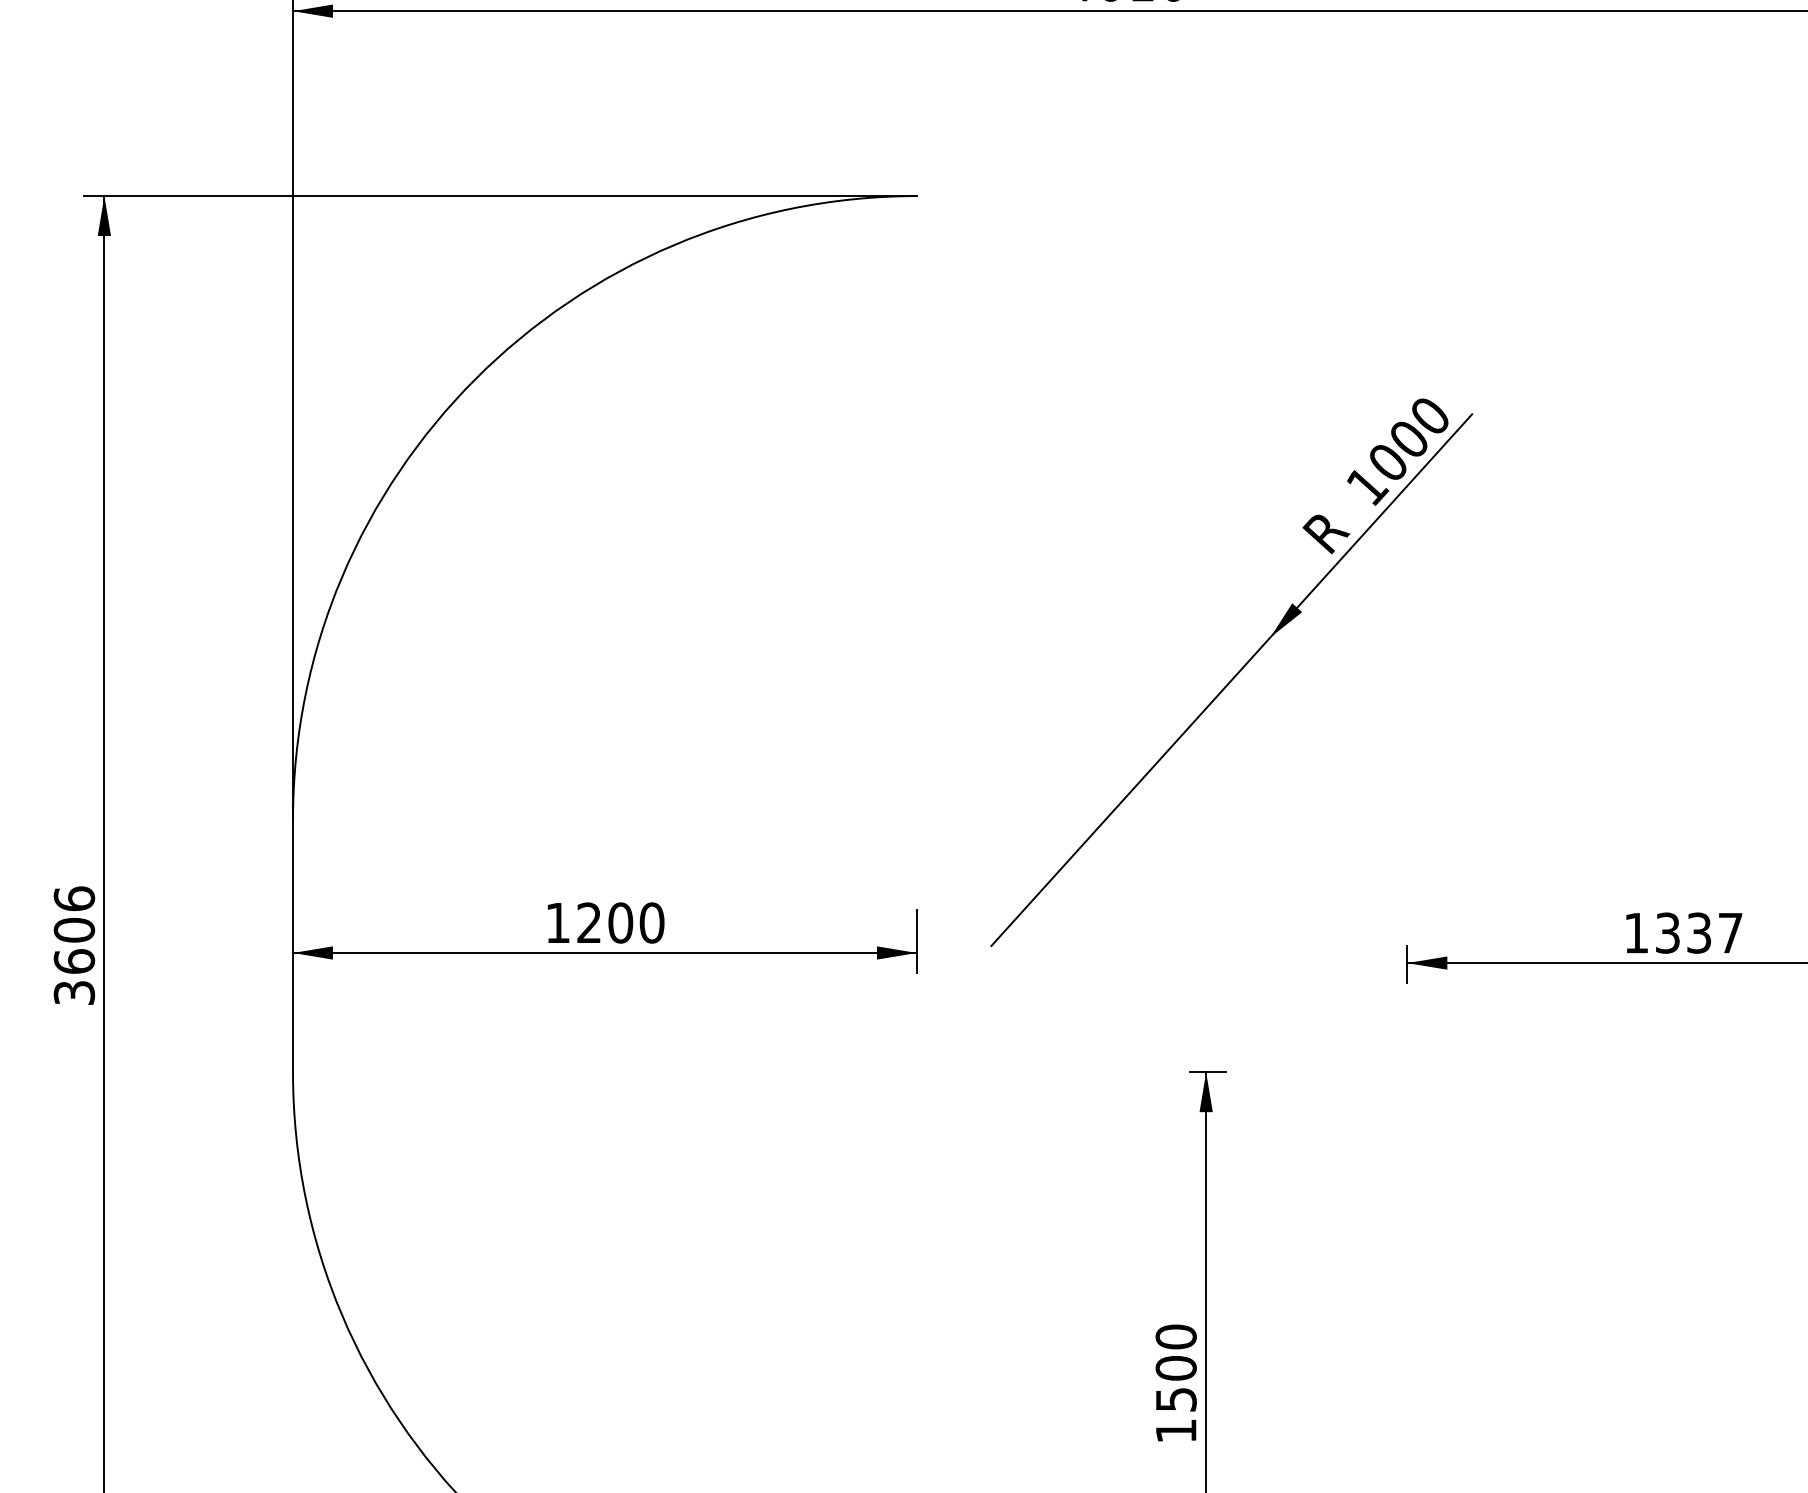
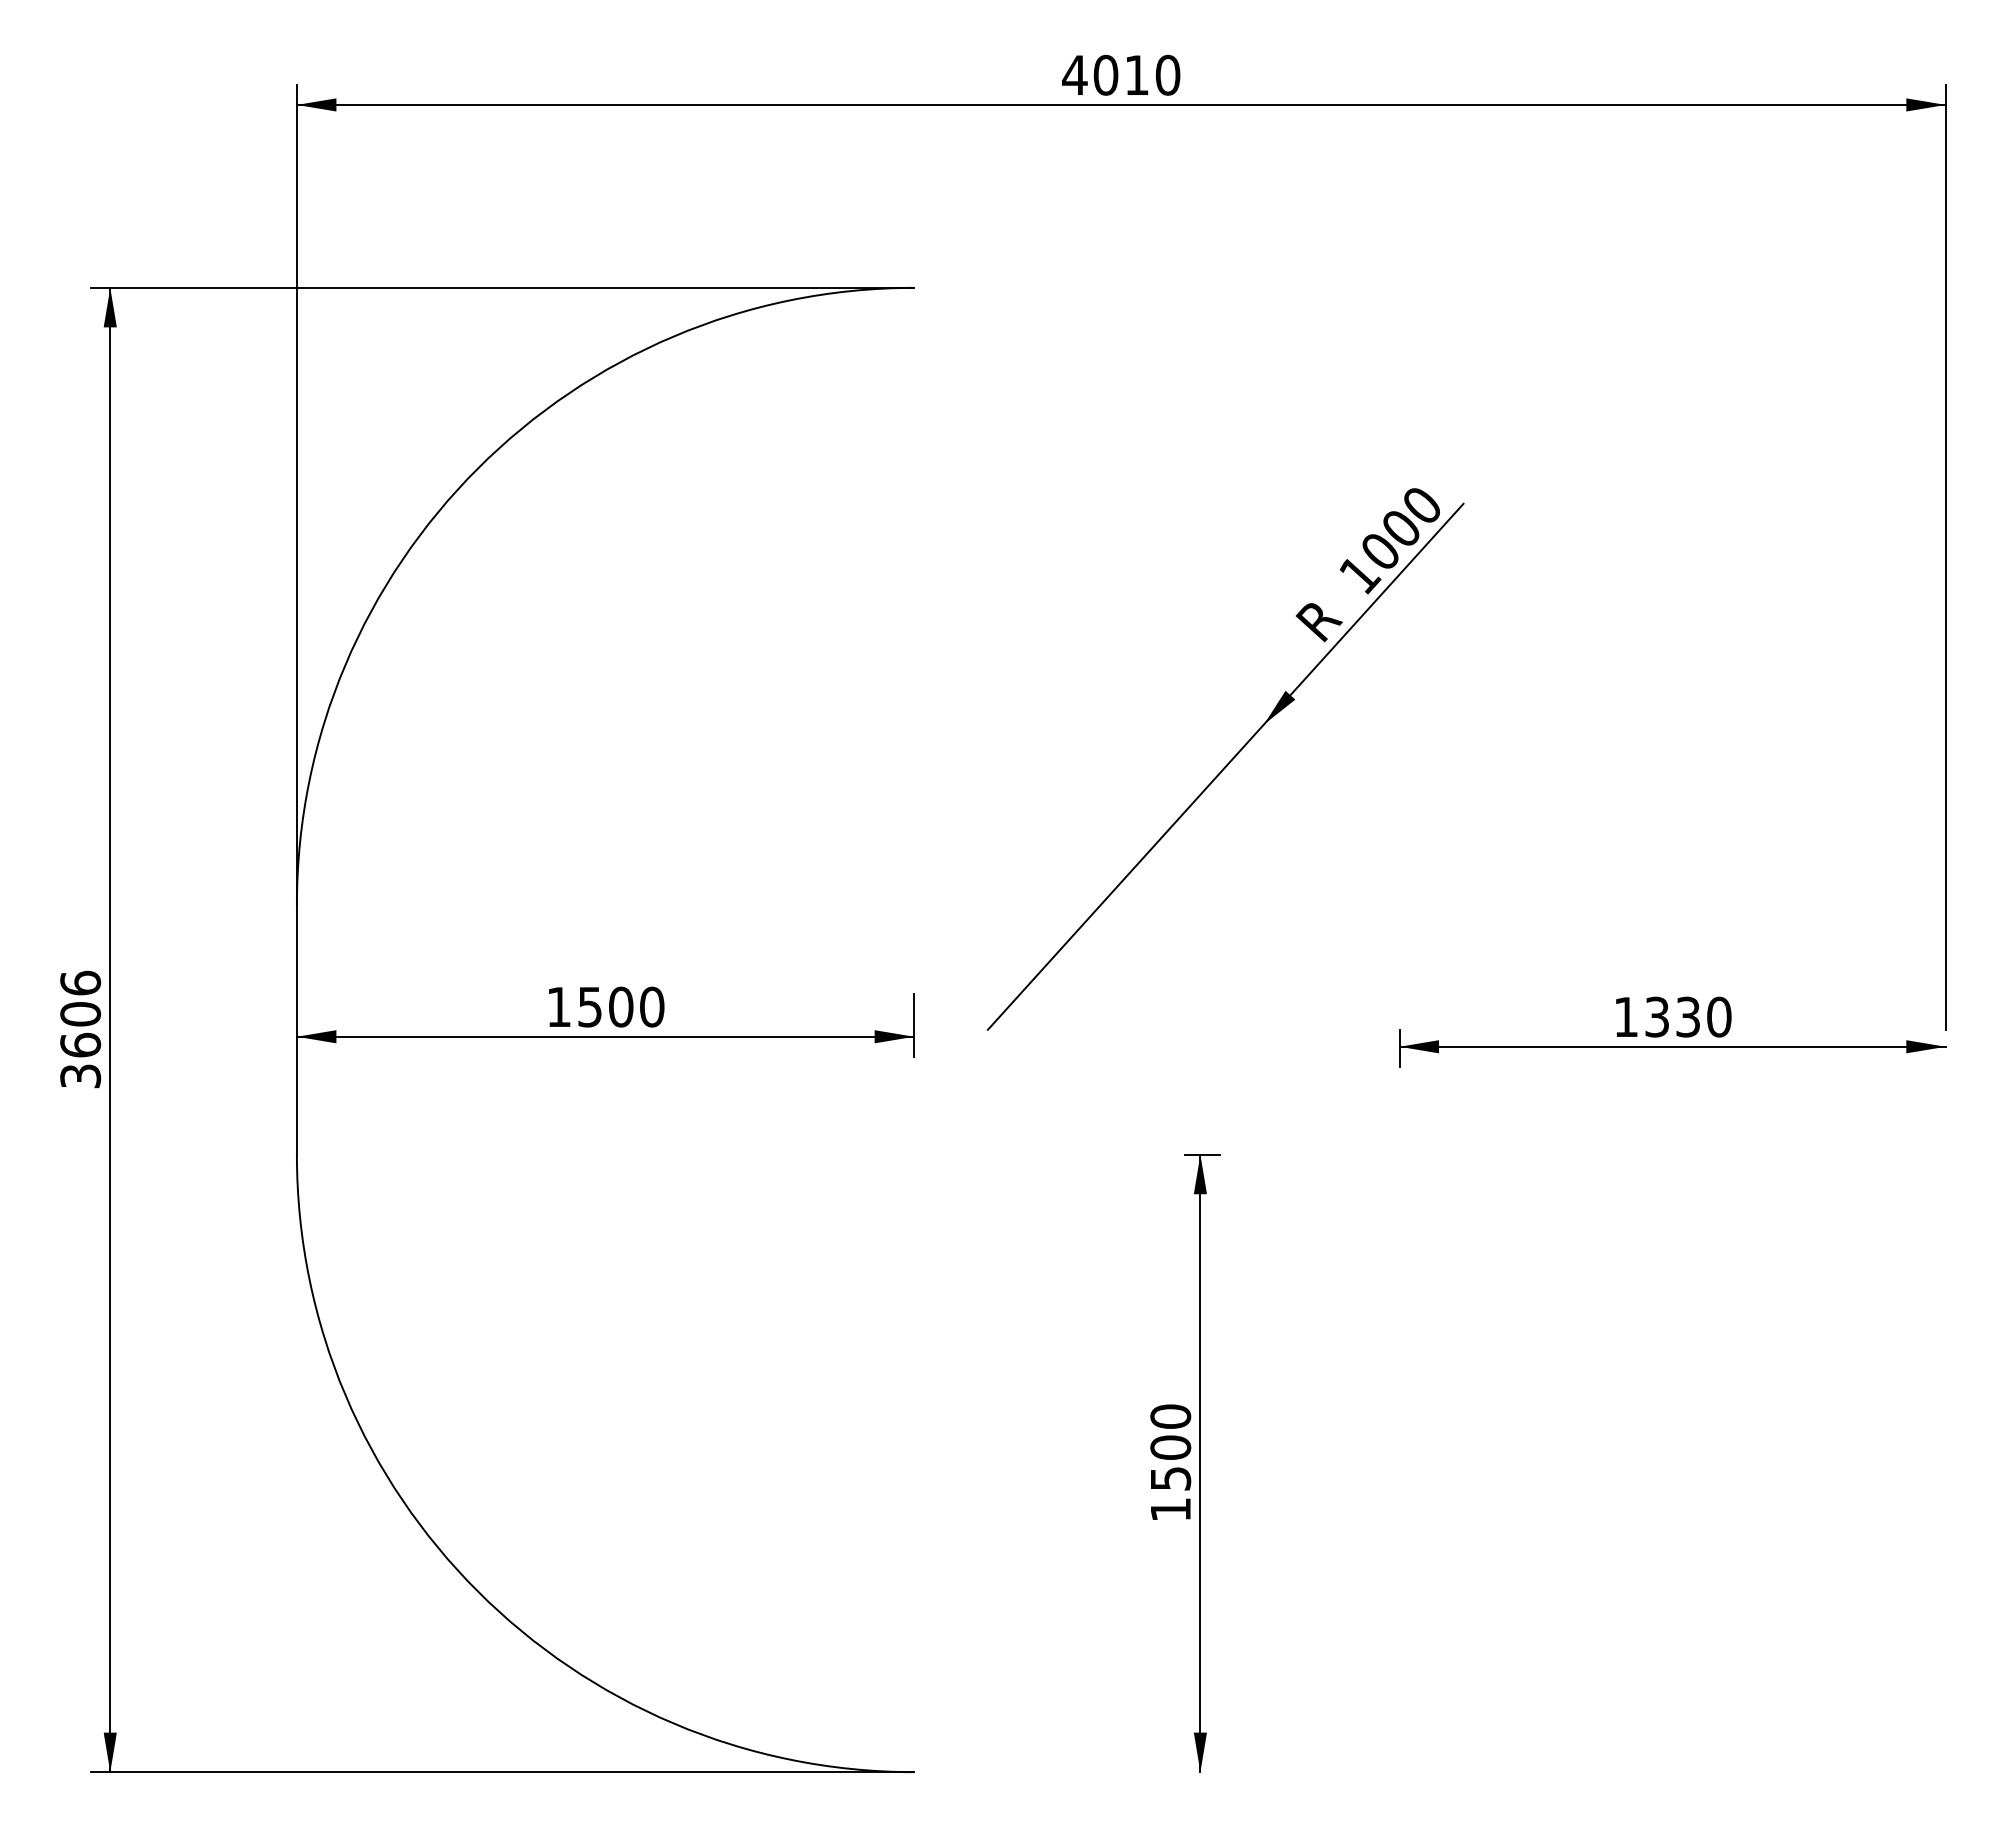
text: (588, 922) -> (589, 1006), 1200 -> 1500
text: (1730, 932) -> (1719, 1016), 1337 -> 1330

